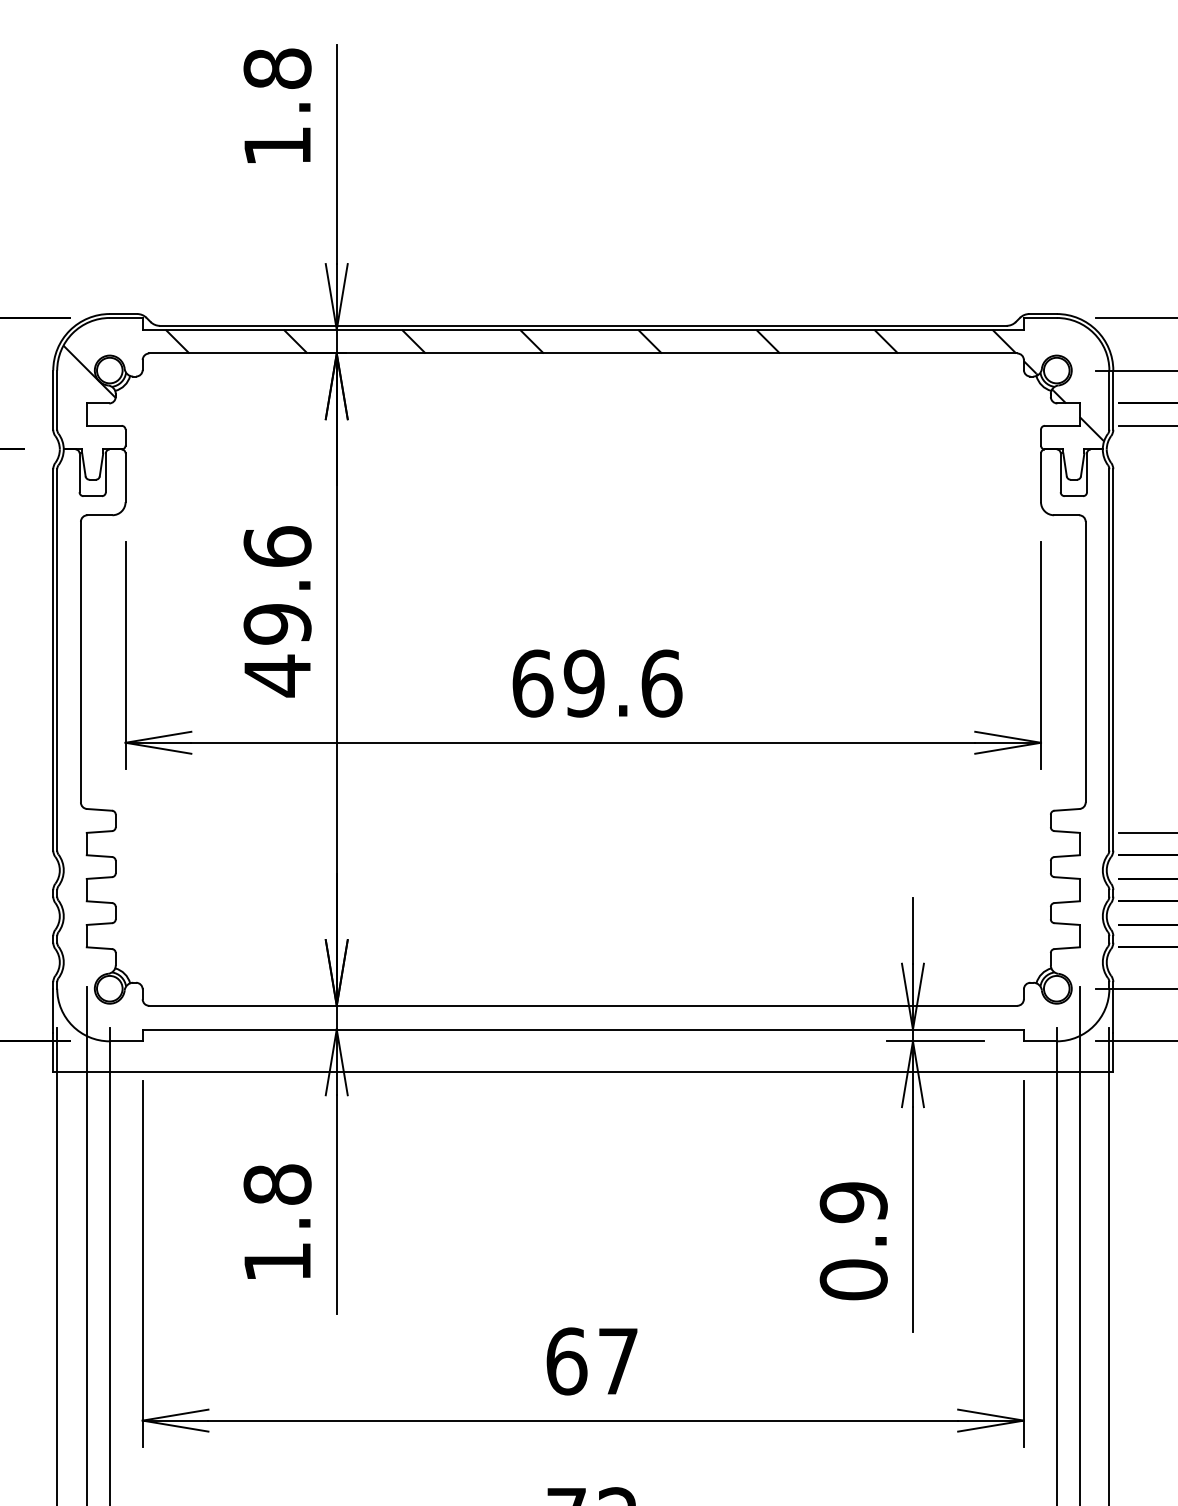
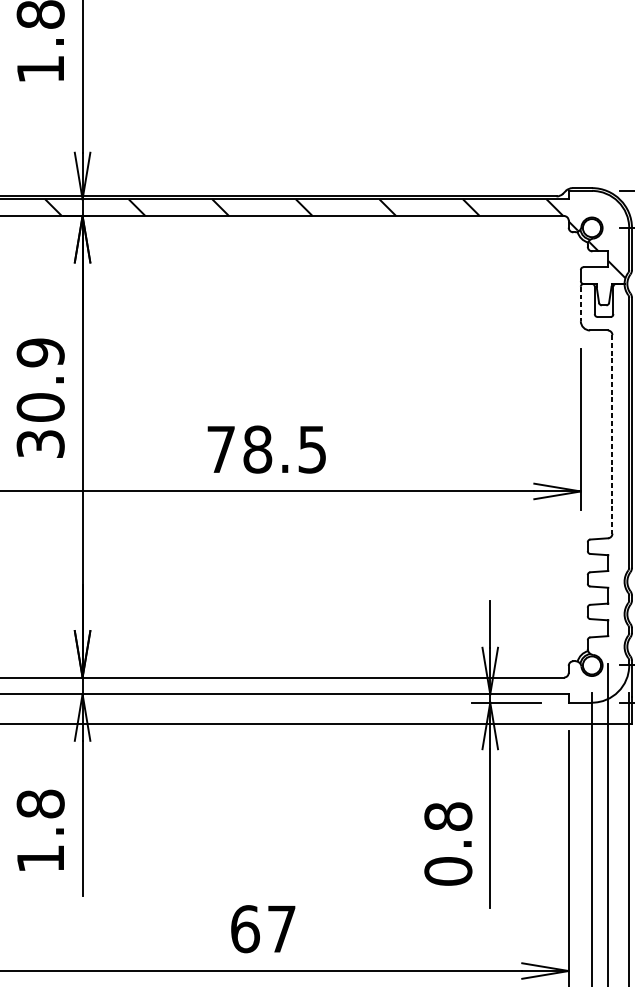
line: (1040, 478) -> (580, 304), solid -> dashed
text: (277, 611) -> (40, 398), 49.6 -> 30.9
line: (1085, 662) -> (612, 434), solid -> dashed
text: (597, 683) -> (267, 449), 69.6 -> 78.5
text: (853, 1202) -> (448, 816), 0.9 -> 0.8

